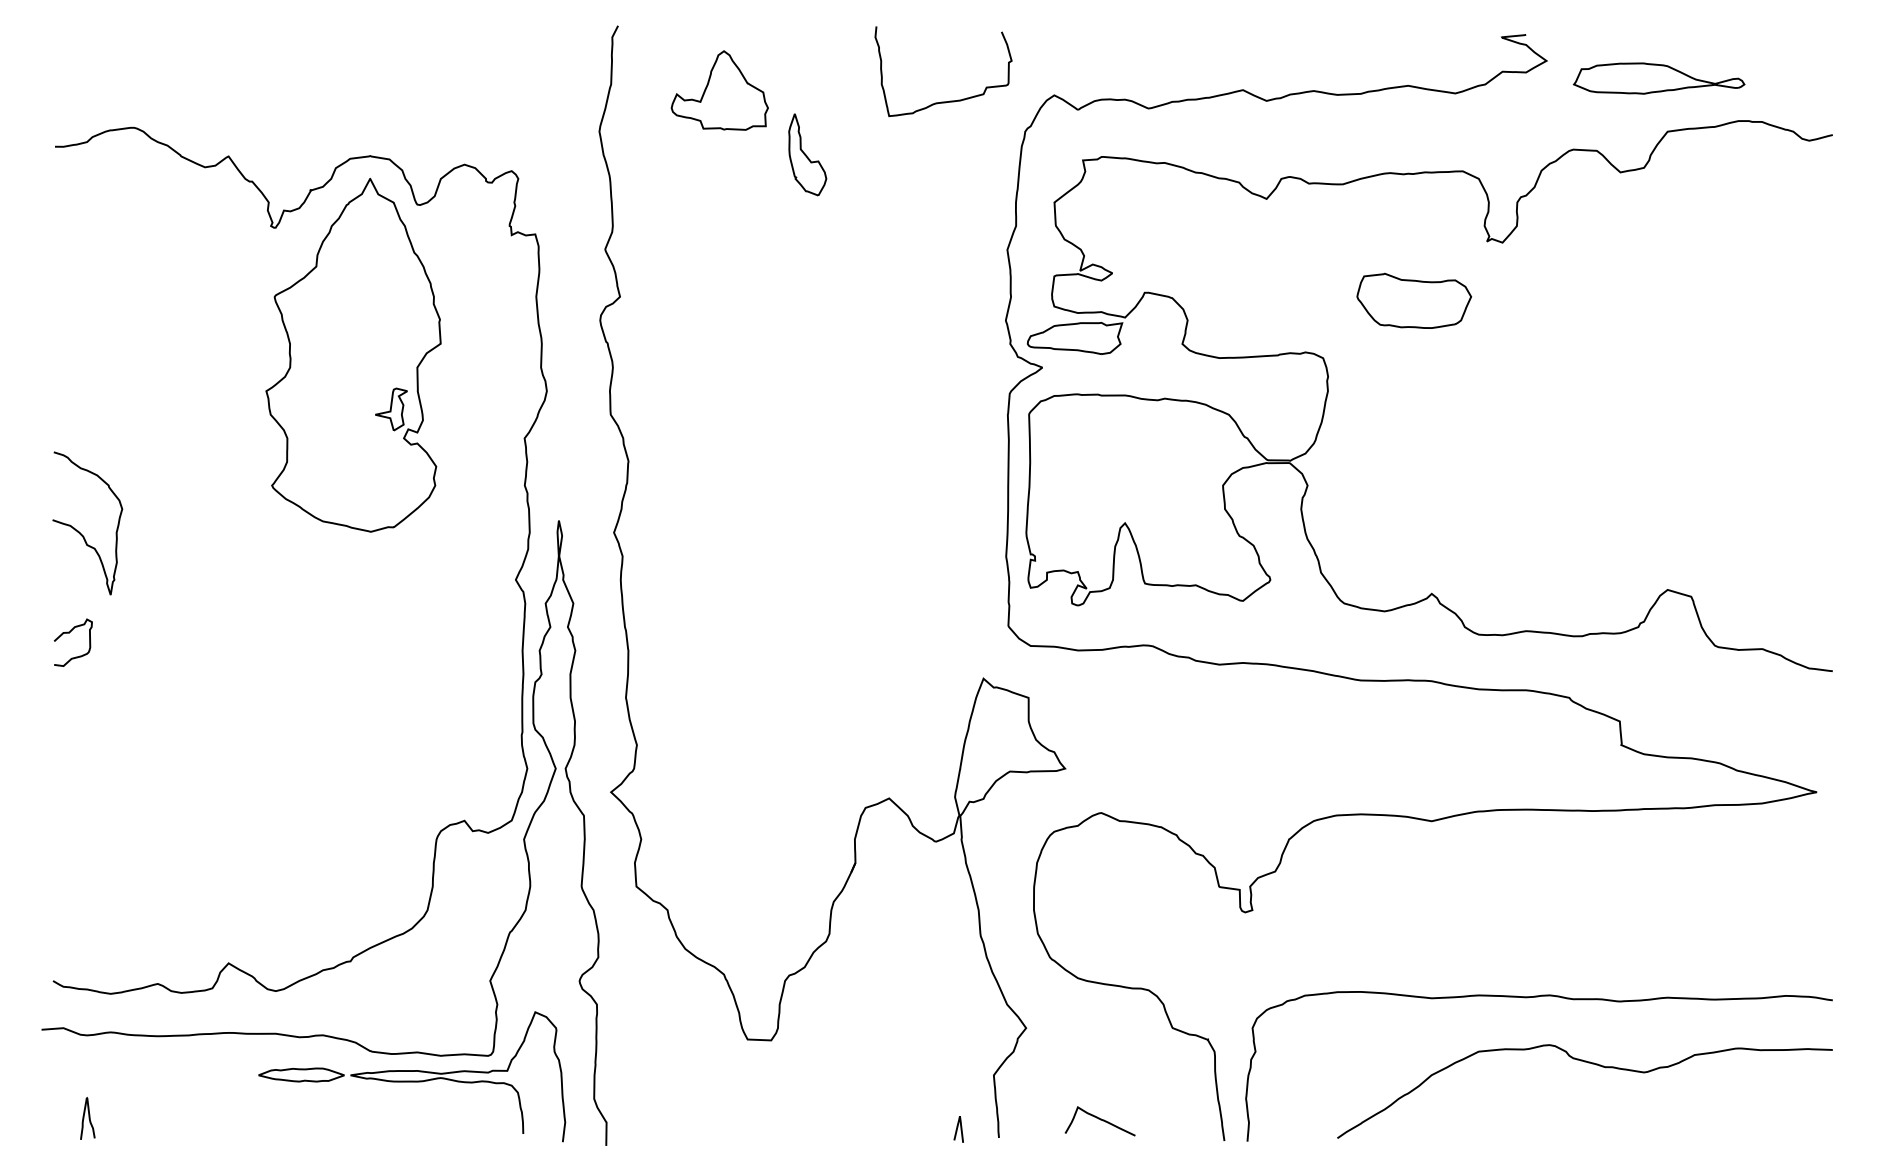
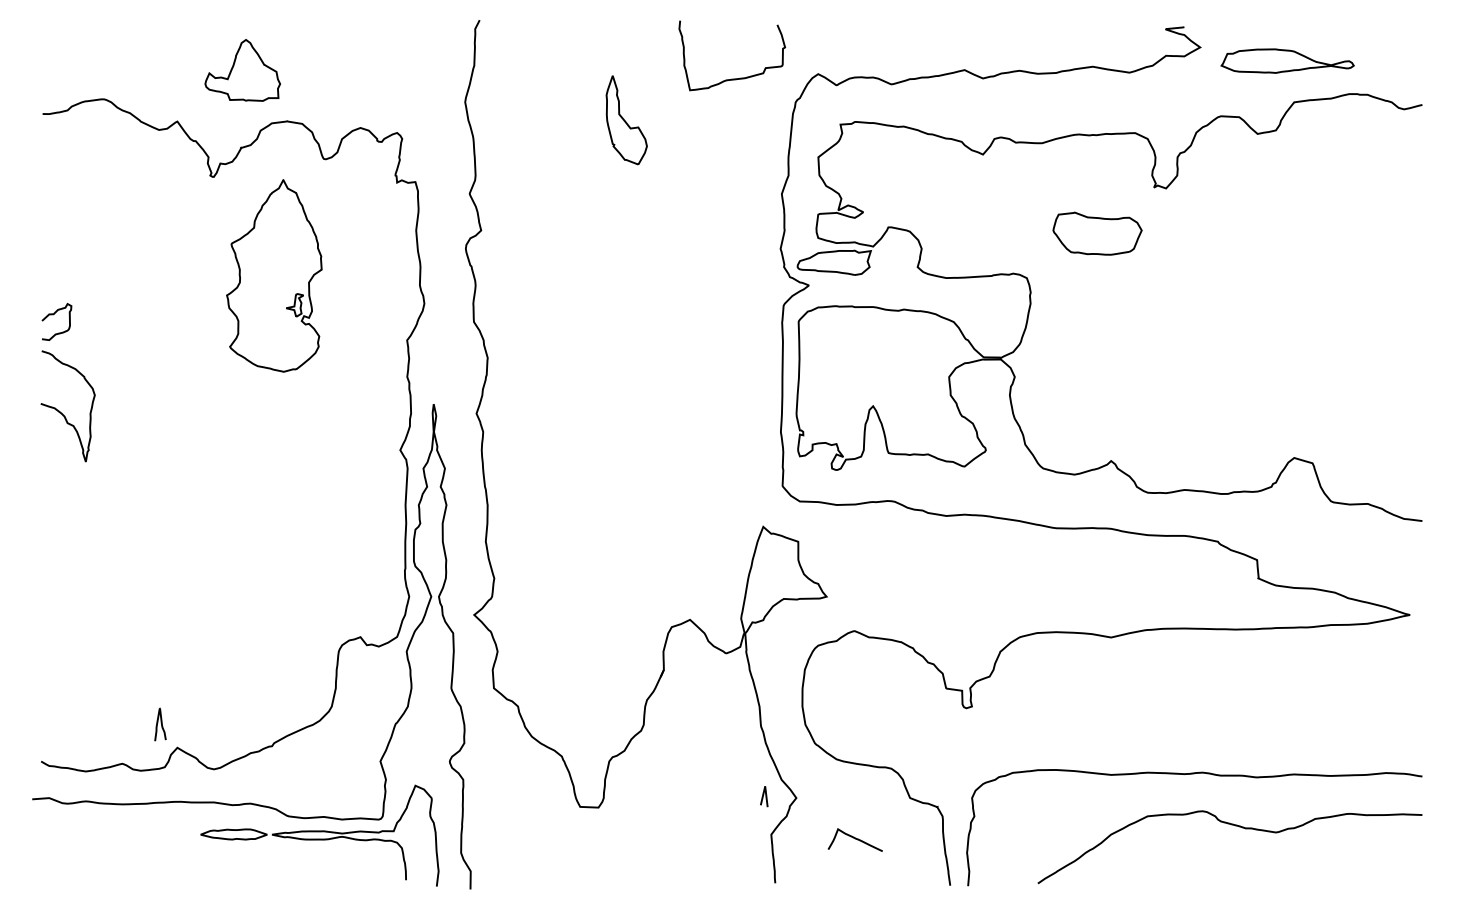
part: (719, 90) -> (242, 70), moved
part: (807, 154) -> (626, 120), size x1.4
part: (353, 355) -> (274, 276), size x0.7
curve: (69, 633) -> (53, 314), moved
curve: (88, 1118) -> (161, 724), moved
curve: (1100, 1120) -> (855, 839), moved
curve: (957, 1129) -> (763, 796), moved

